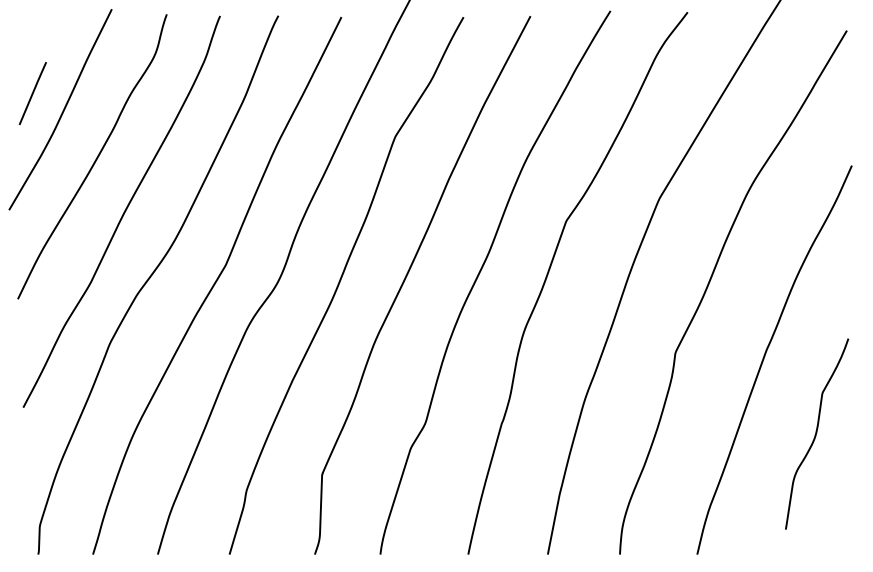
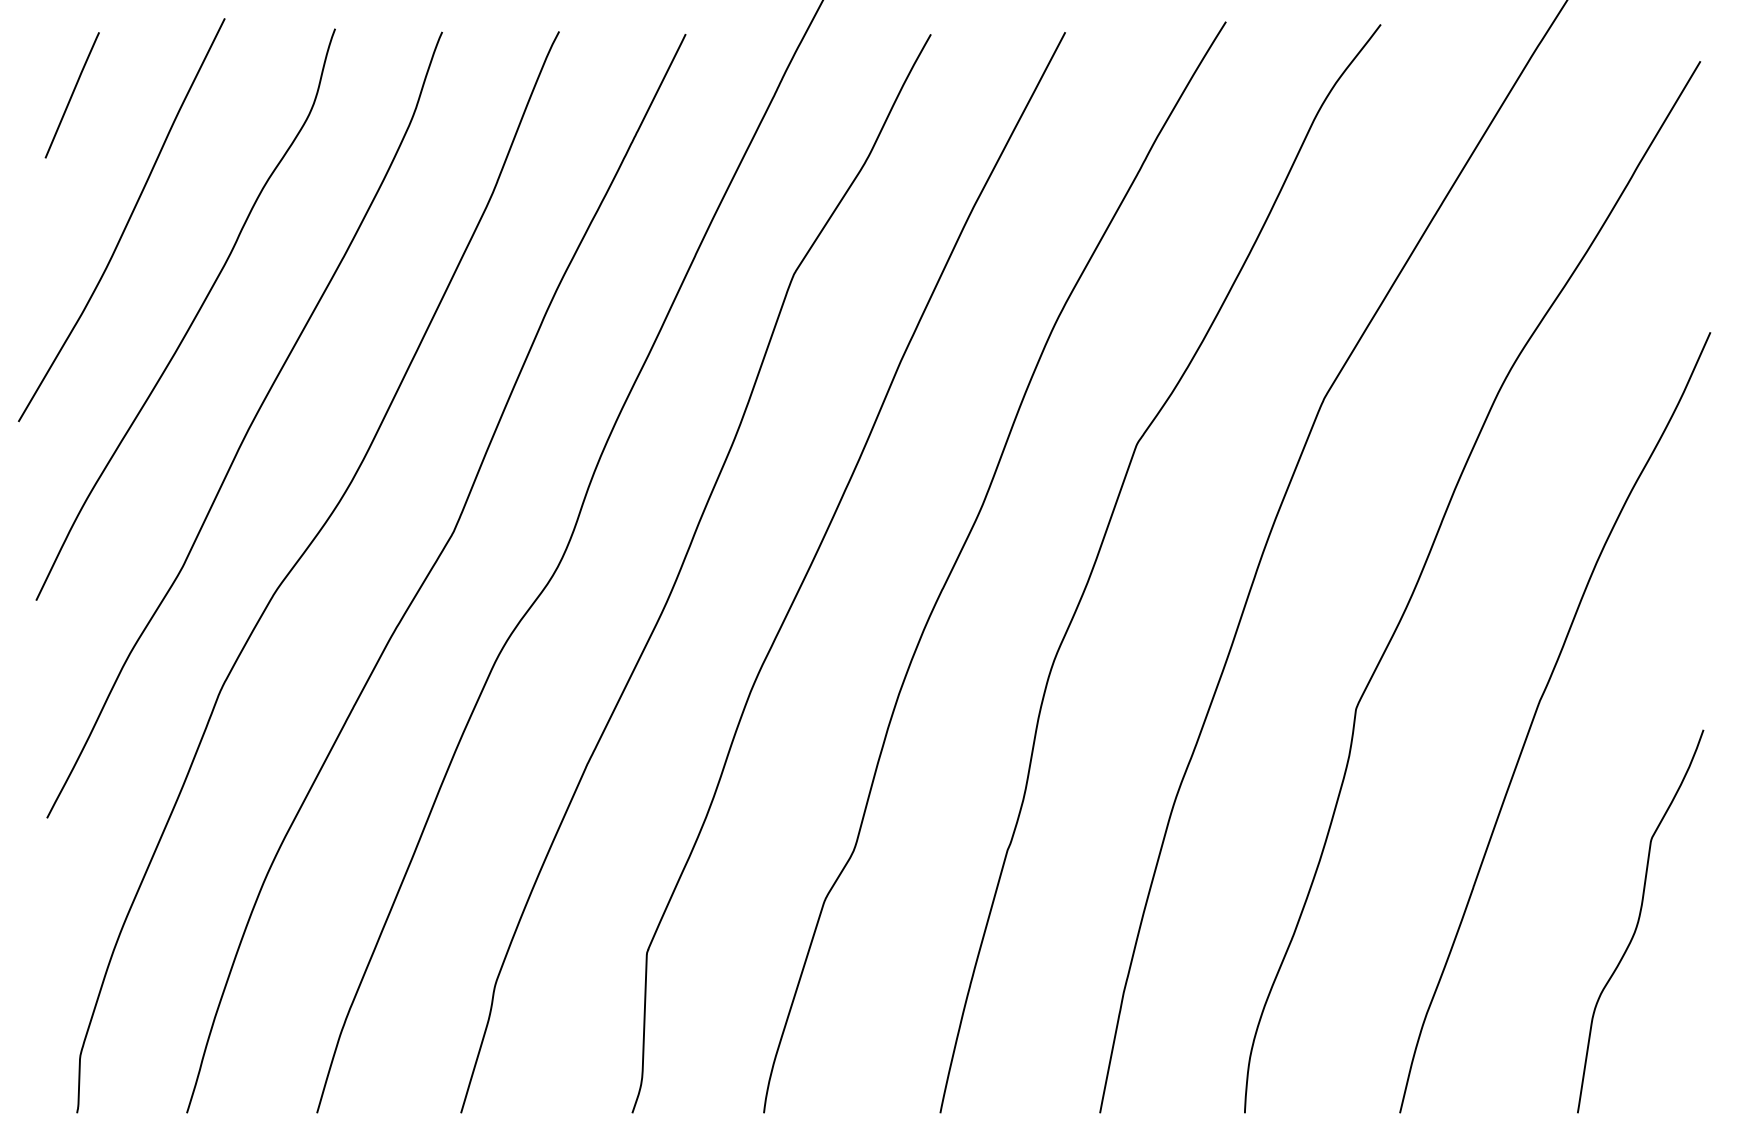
line: (32, 93) -> (71, 95), moved
curve: (817, 433) -> (1641, 920), moved

